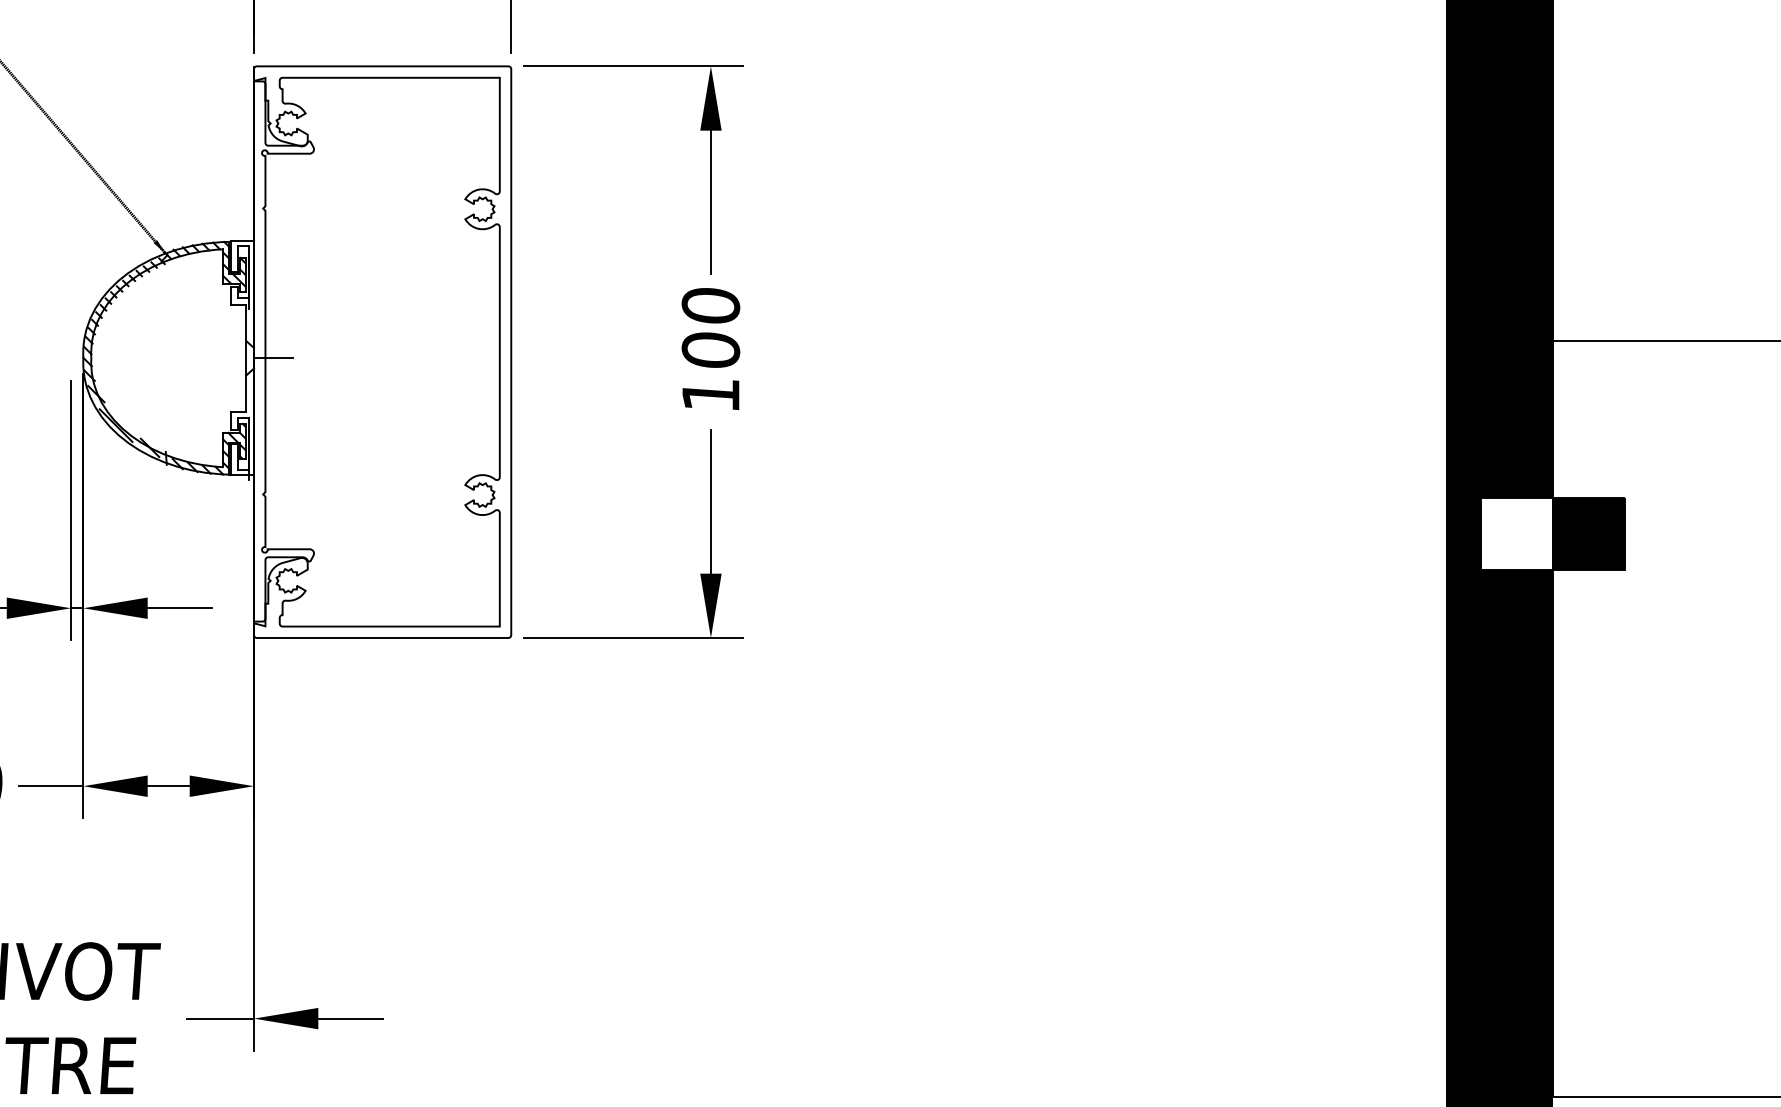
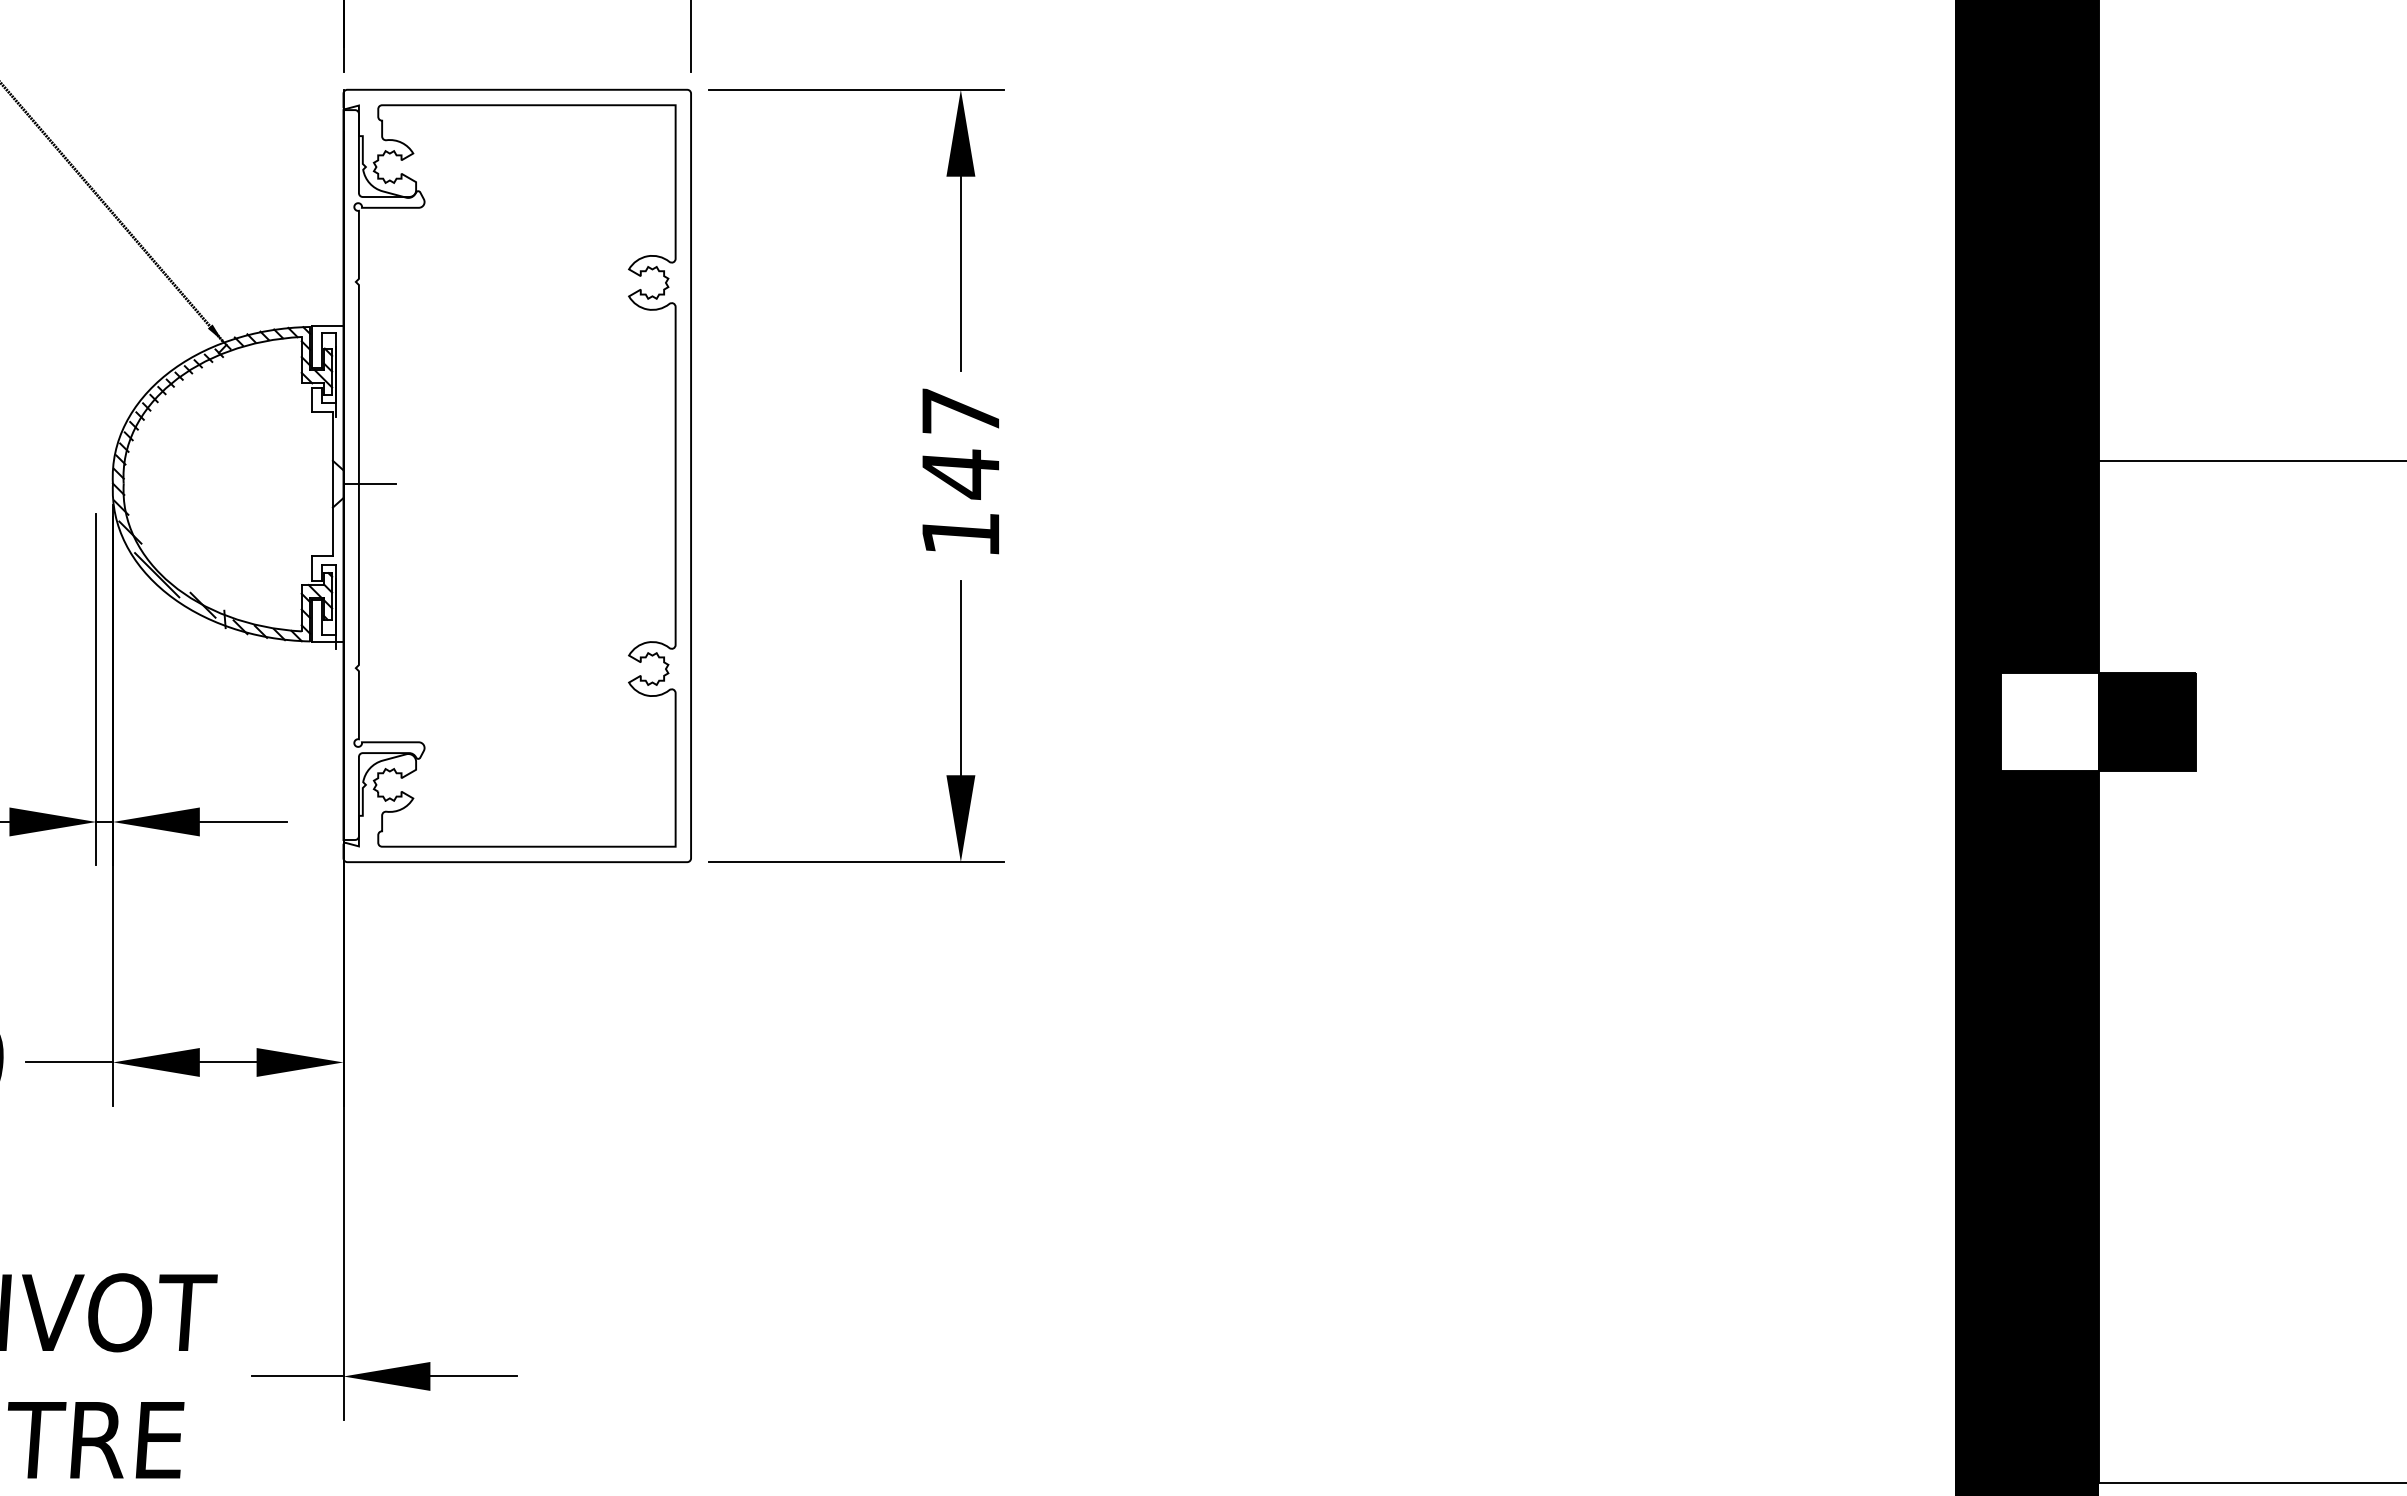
text: (710, 328) -> (960, 443), 100 -> 147

